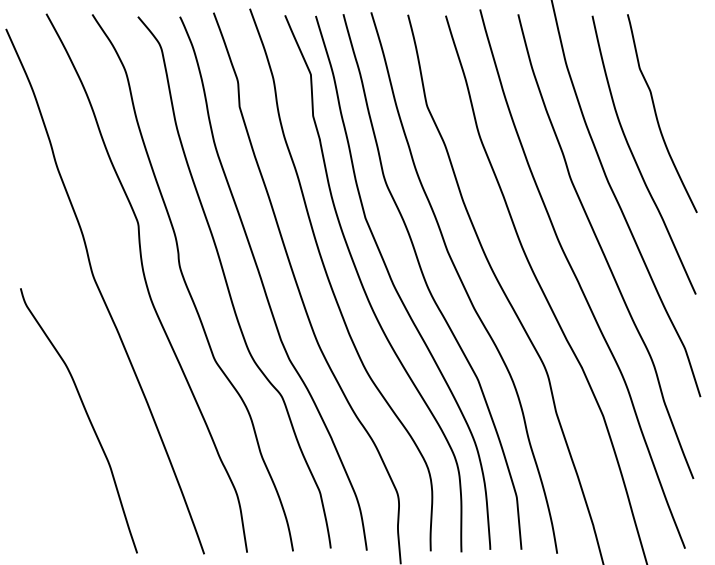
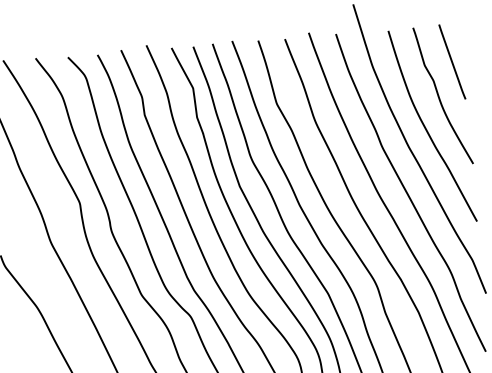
line: (679, 66) -> (452, 61), added

